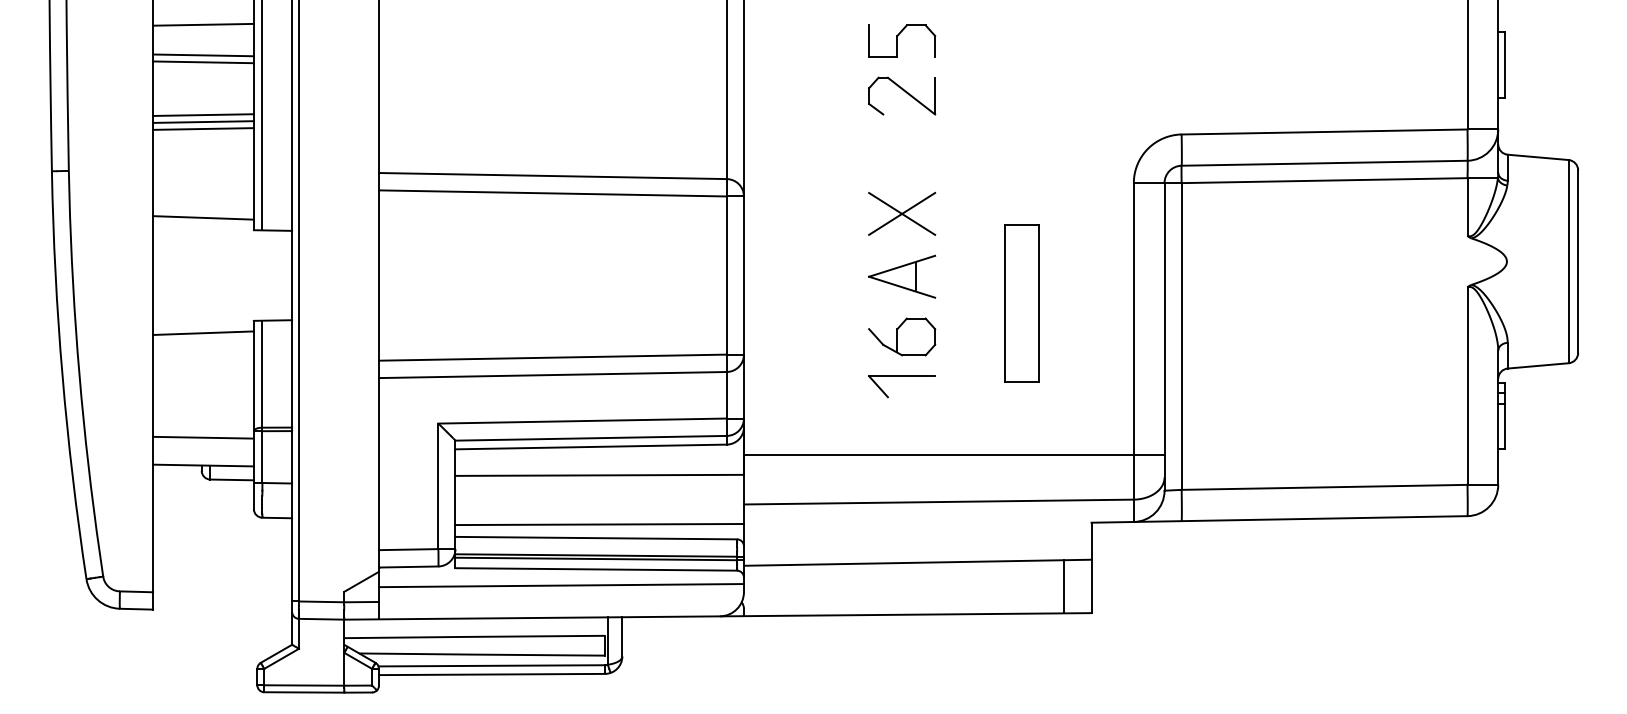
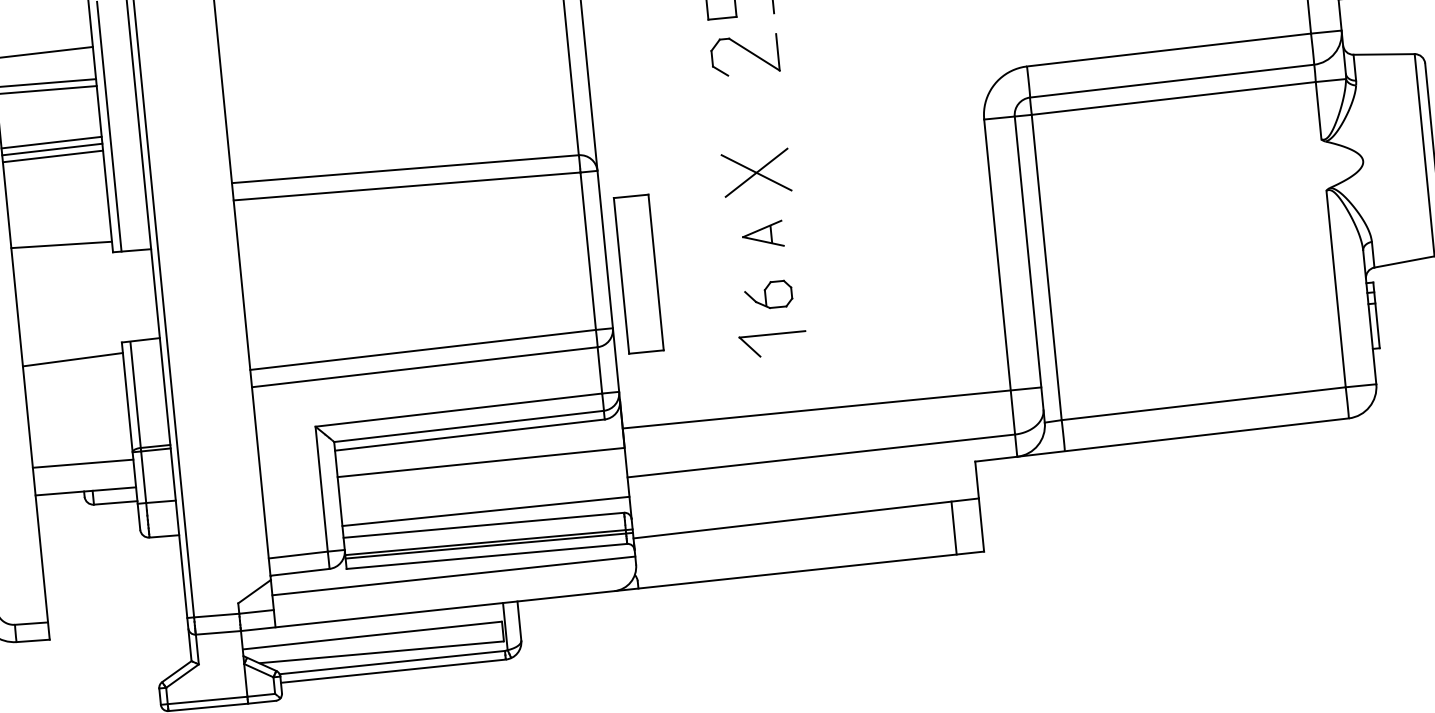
part: (902, 276) -> (763, 235), size x0.6
part: (1021, 303) -> (638, 274), moved
part: (902, 336) -> (768, 294), size x0.7

